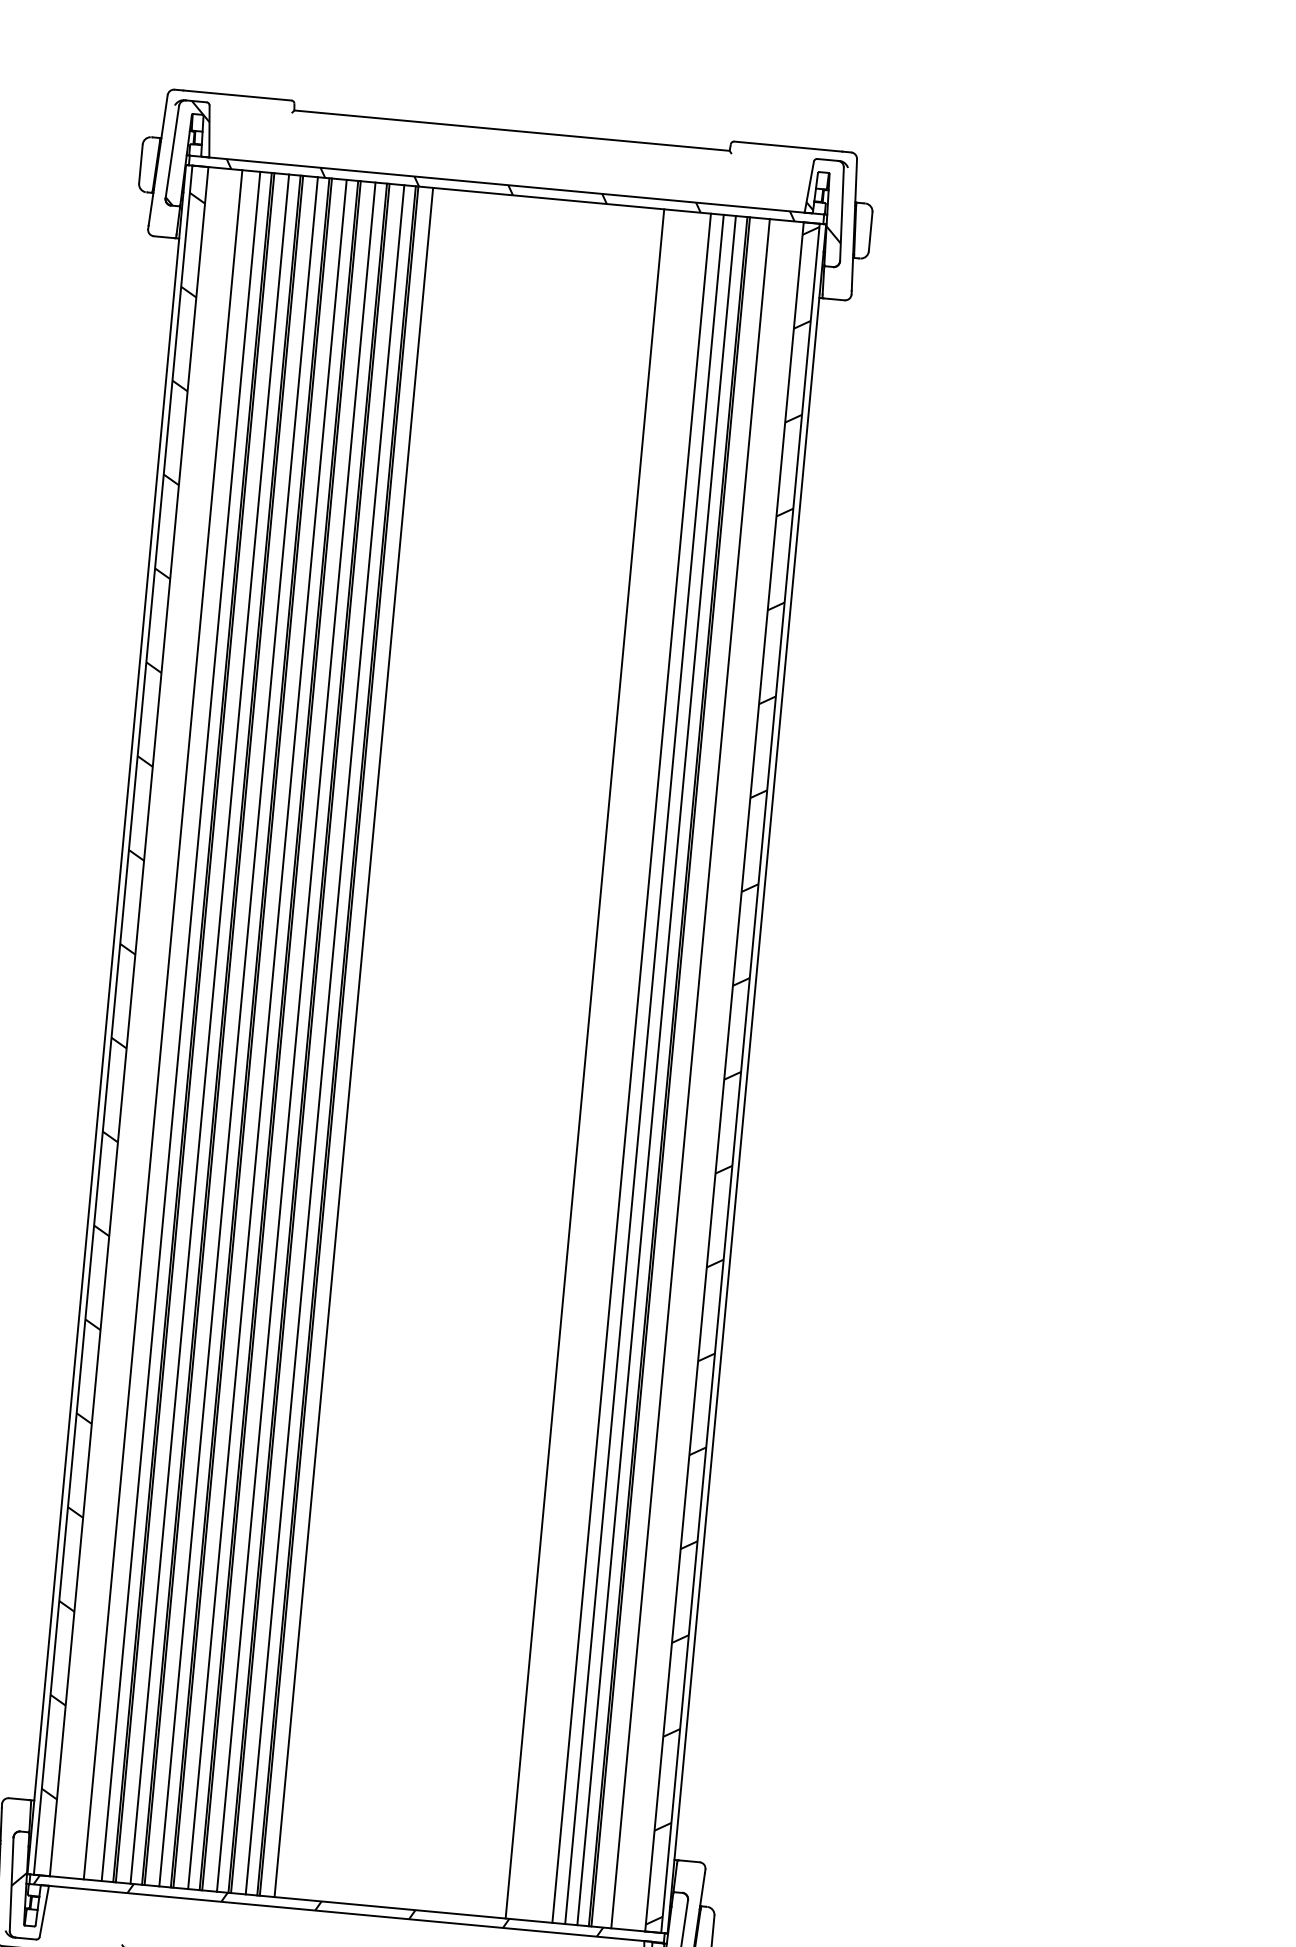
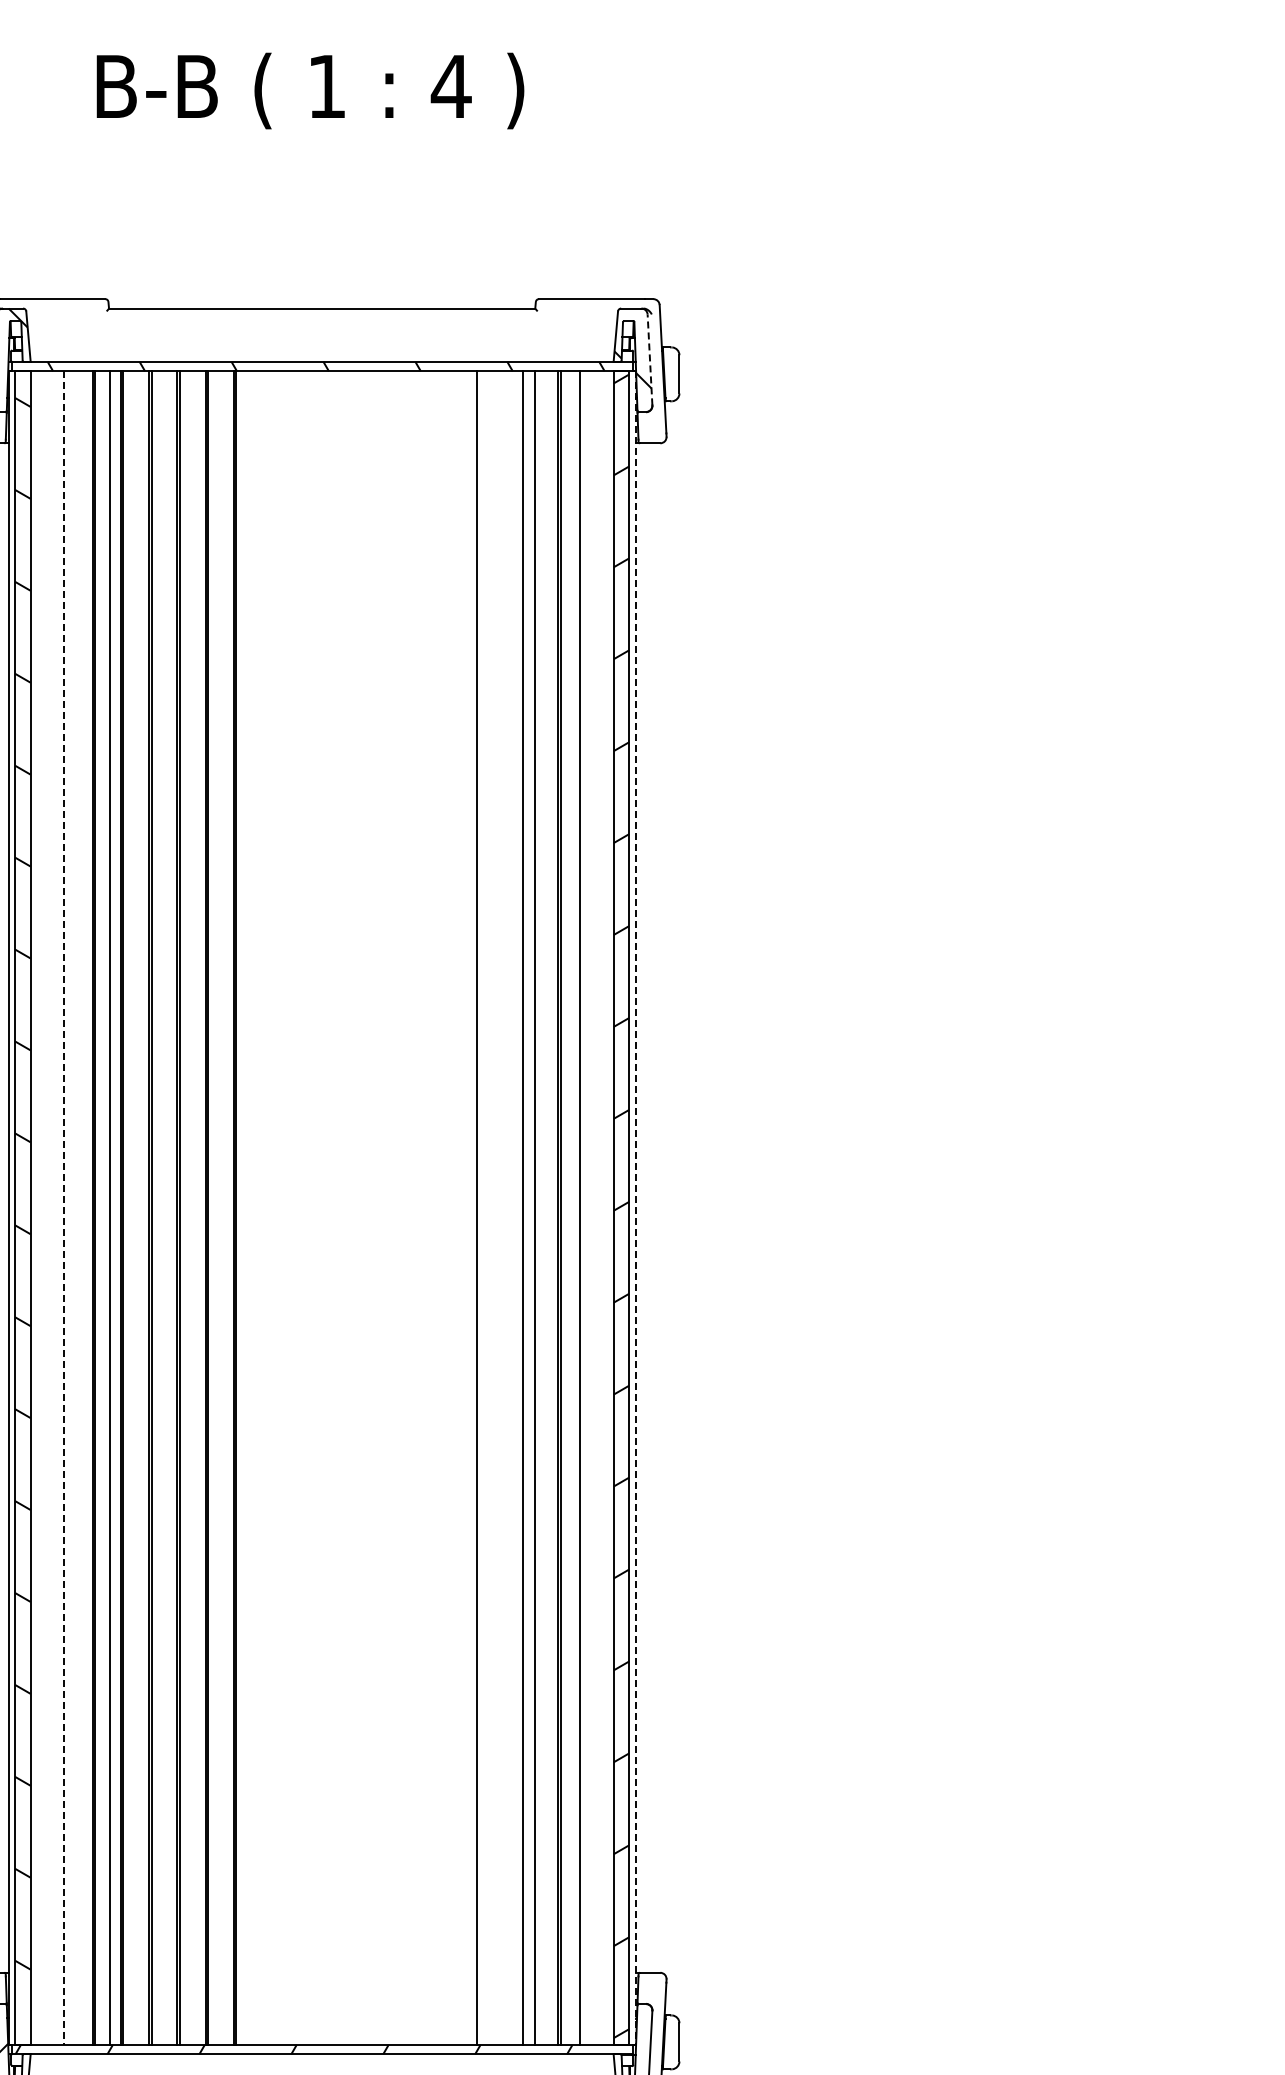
line: (842, 213) -> (650, 359), solid -> dashed
line: (162, 1025) -> (63, 1208), solid -> dashed
line: (181, 1025) -> (81, 1207), removed
line: (238, 1031) -> (137, 1207), removed
line: (267, 1033) -> (166, 1207), removed
line: (296, 1036) -> (194, 1207), removed
line: (325, 1039) -> (222, 1207), removed
line: (353, 1041) -> (250, 1207), removed
line: (656, 1070) -> (547, 1207), removed
line: (746, 1079) -> (635, 1208), solid -> dashed

